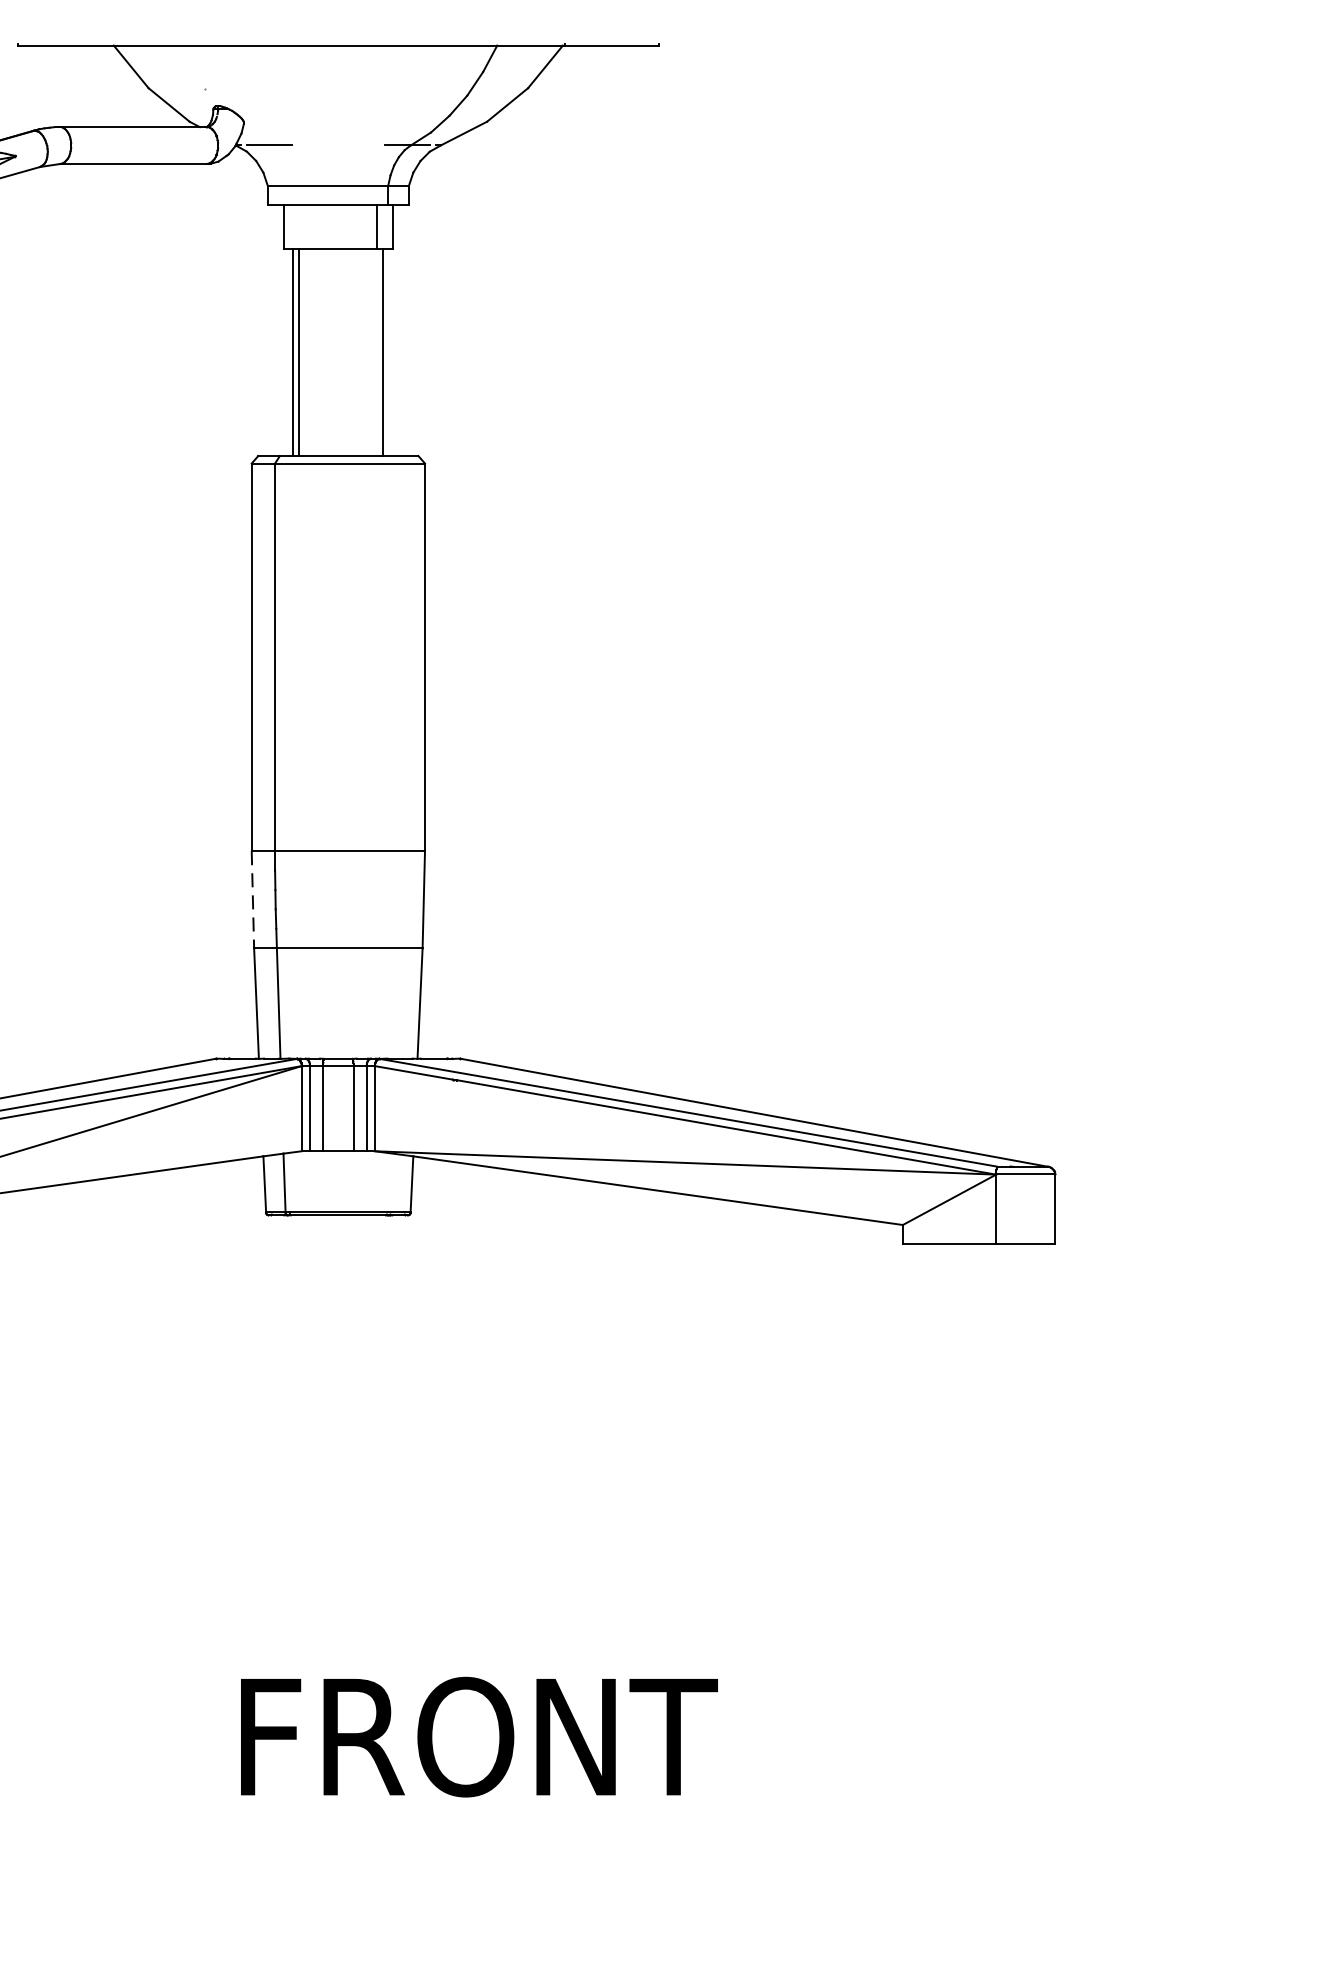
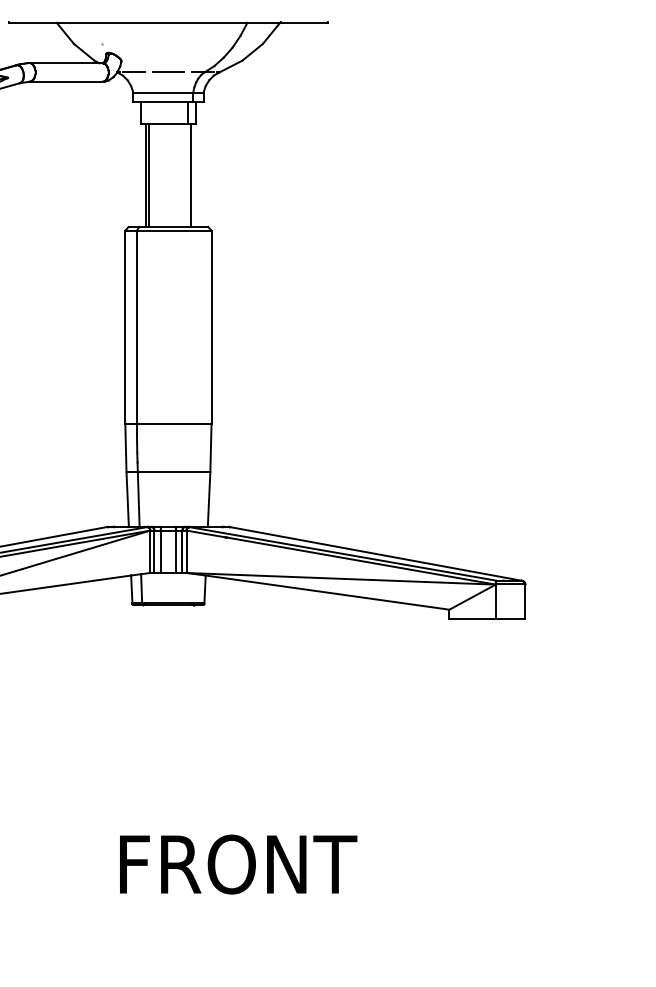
line: (338, 145) -> (168, 72), added
line: (252, 901) -> (125, 448), dashed -> solid

